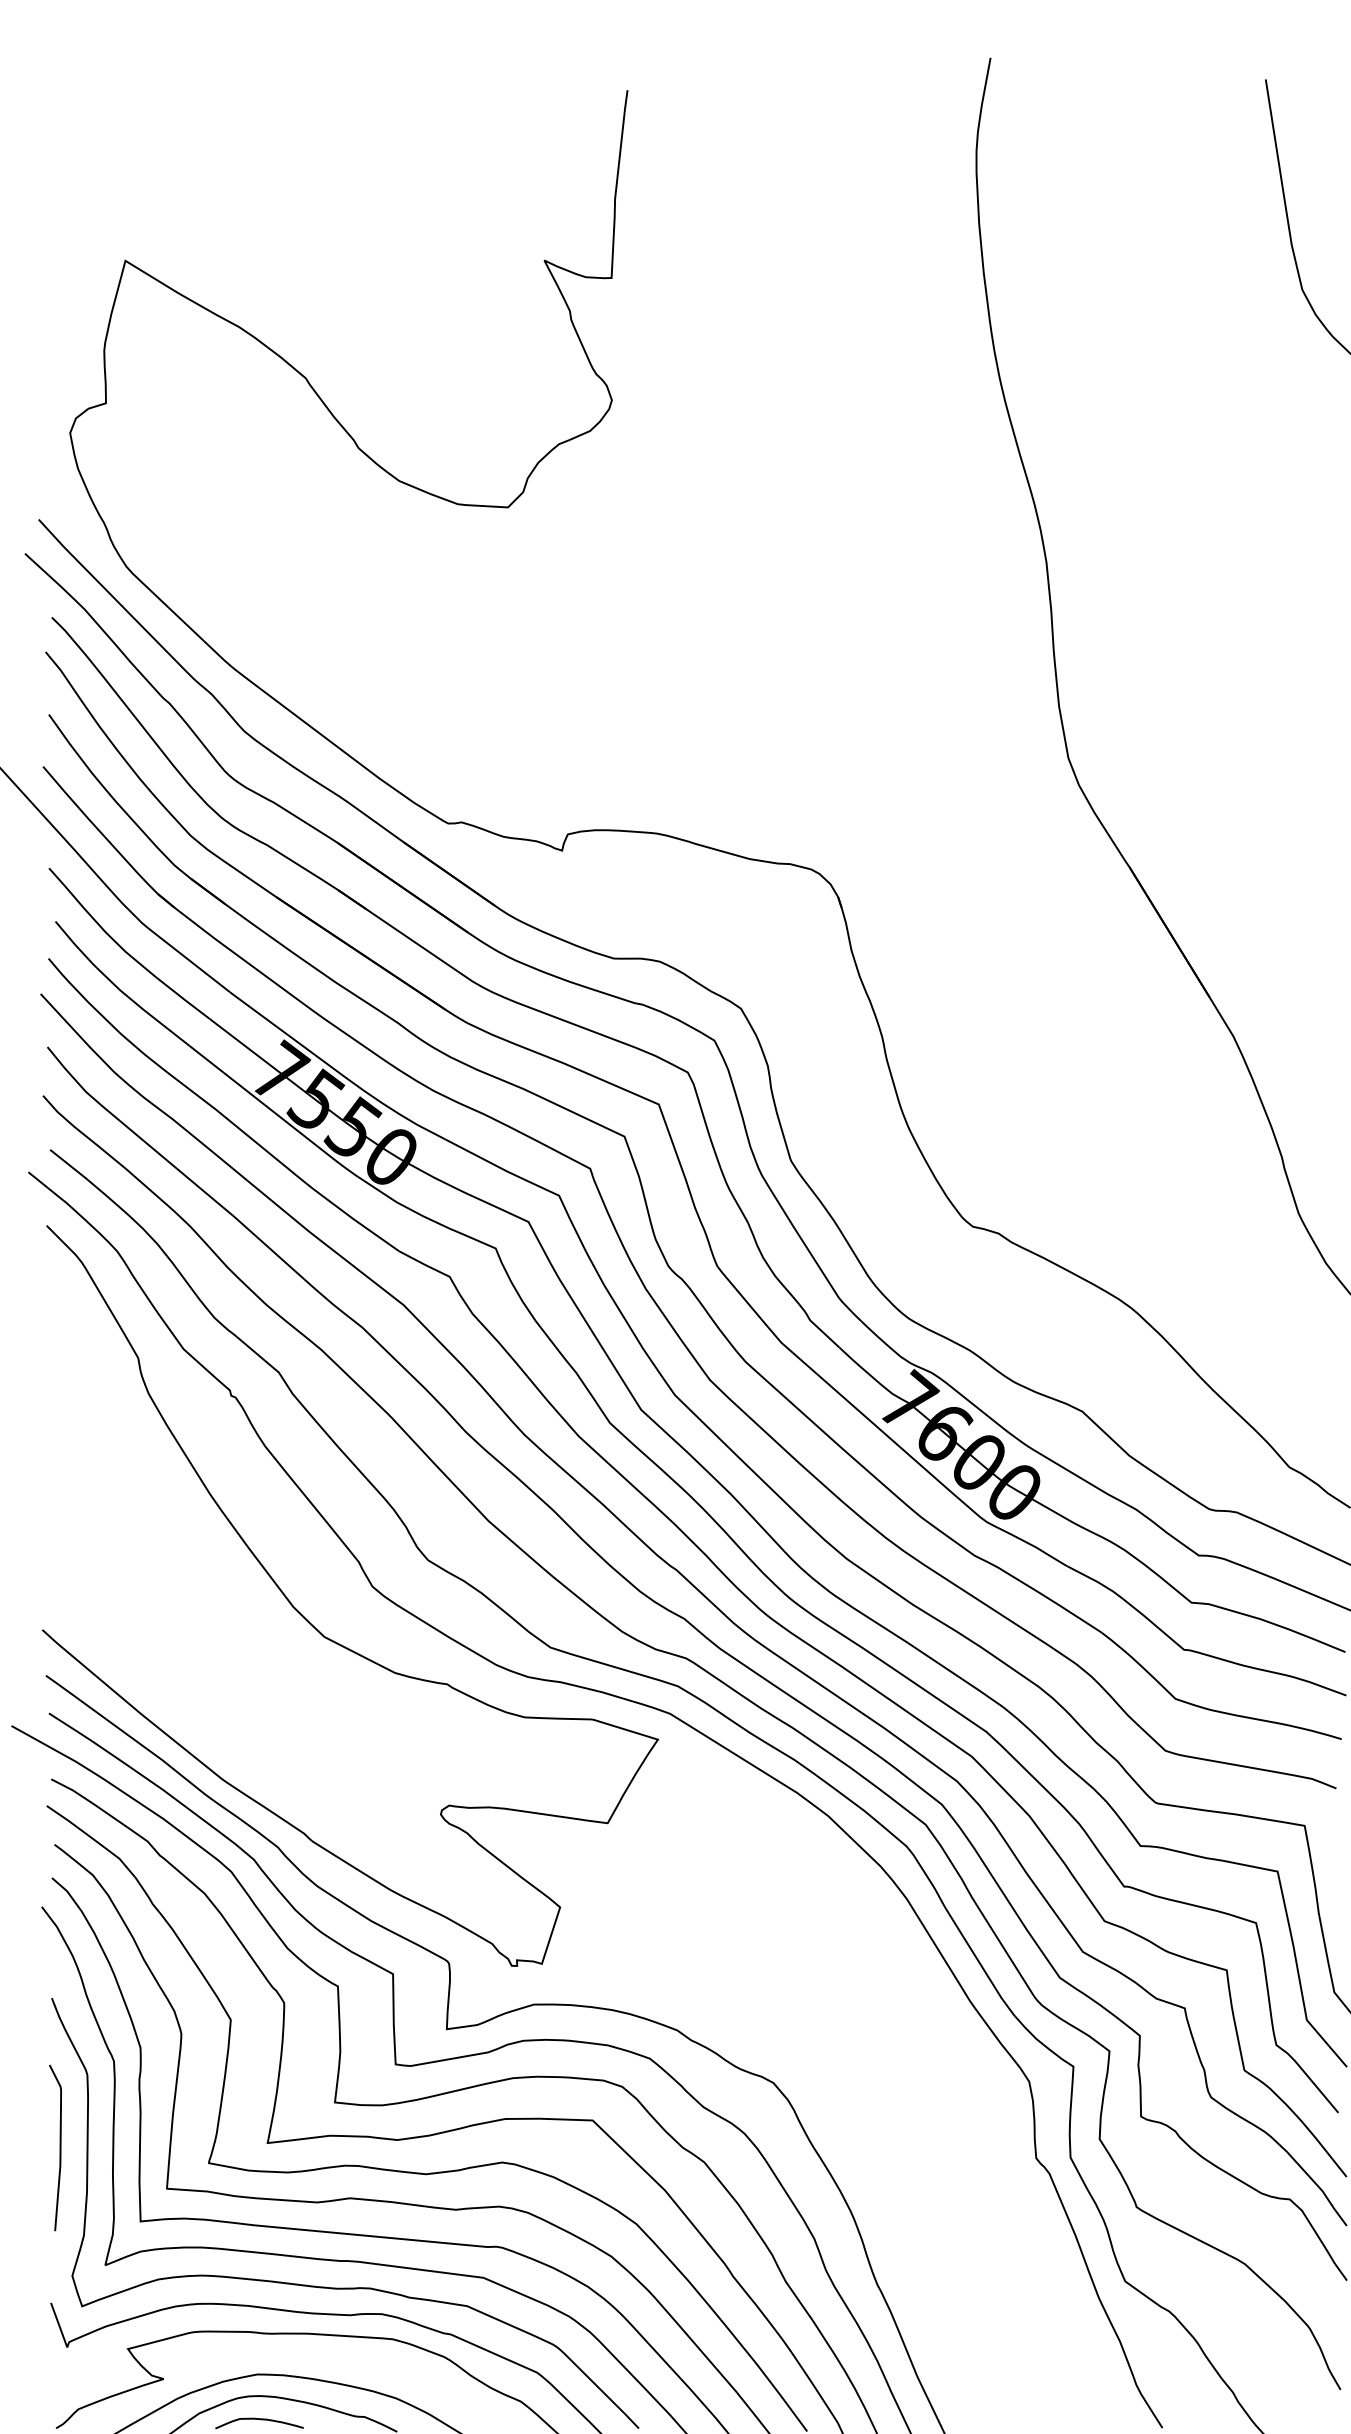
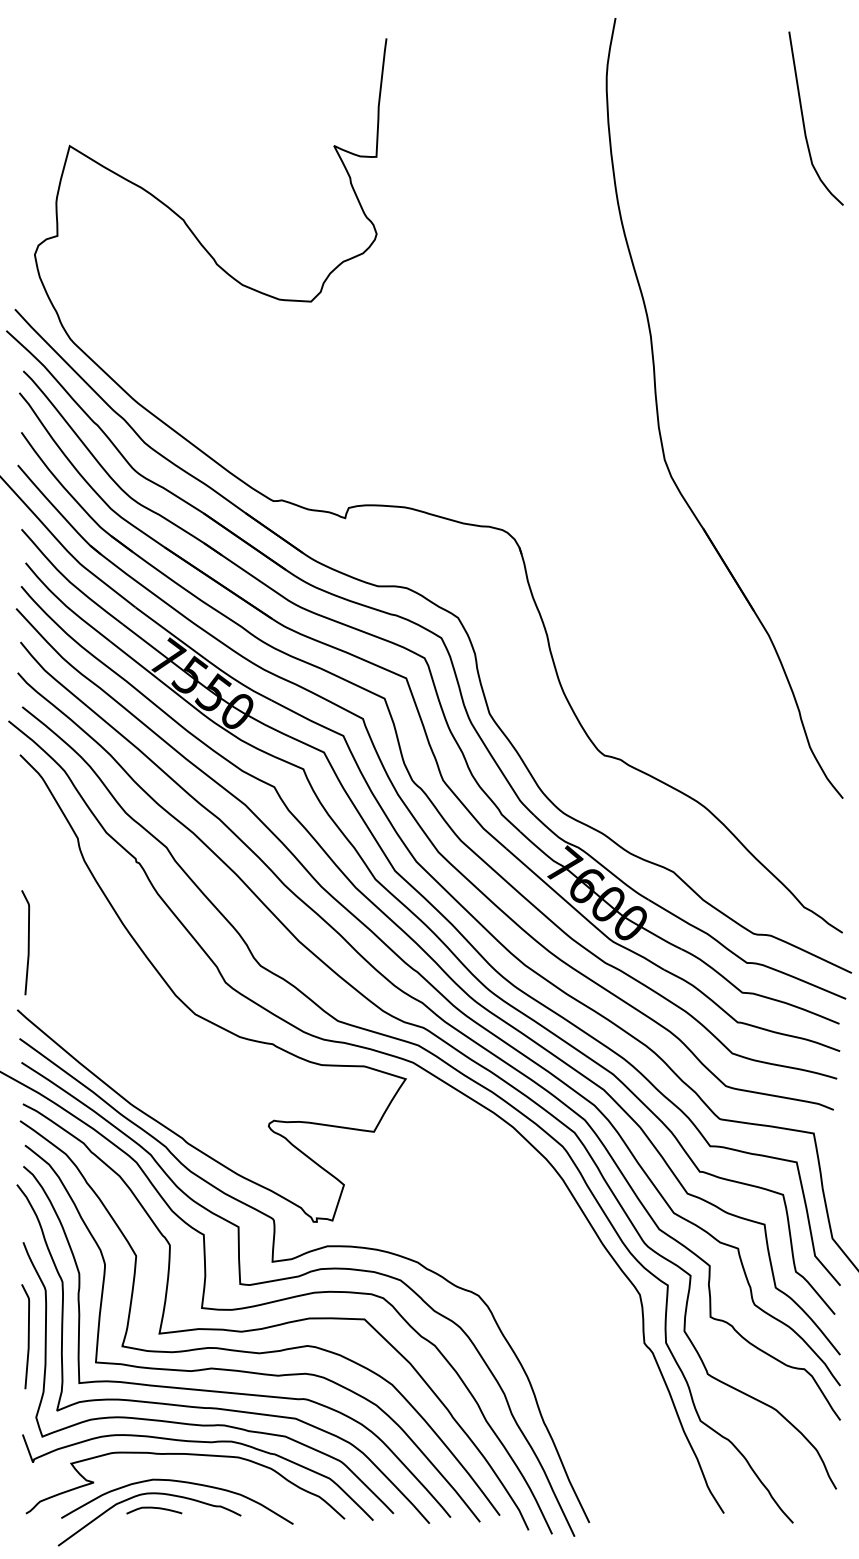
curve: (58, 1523) -> (27, 942), added

